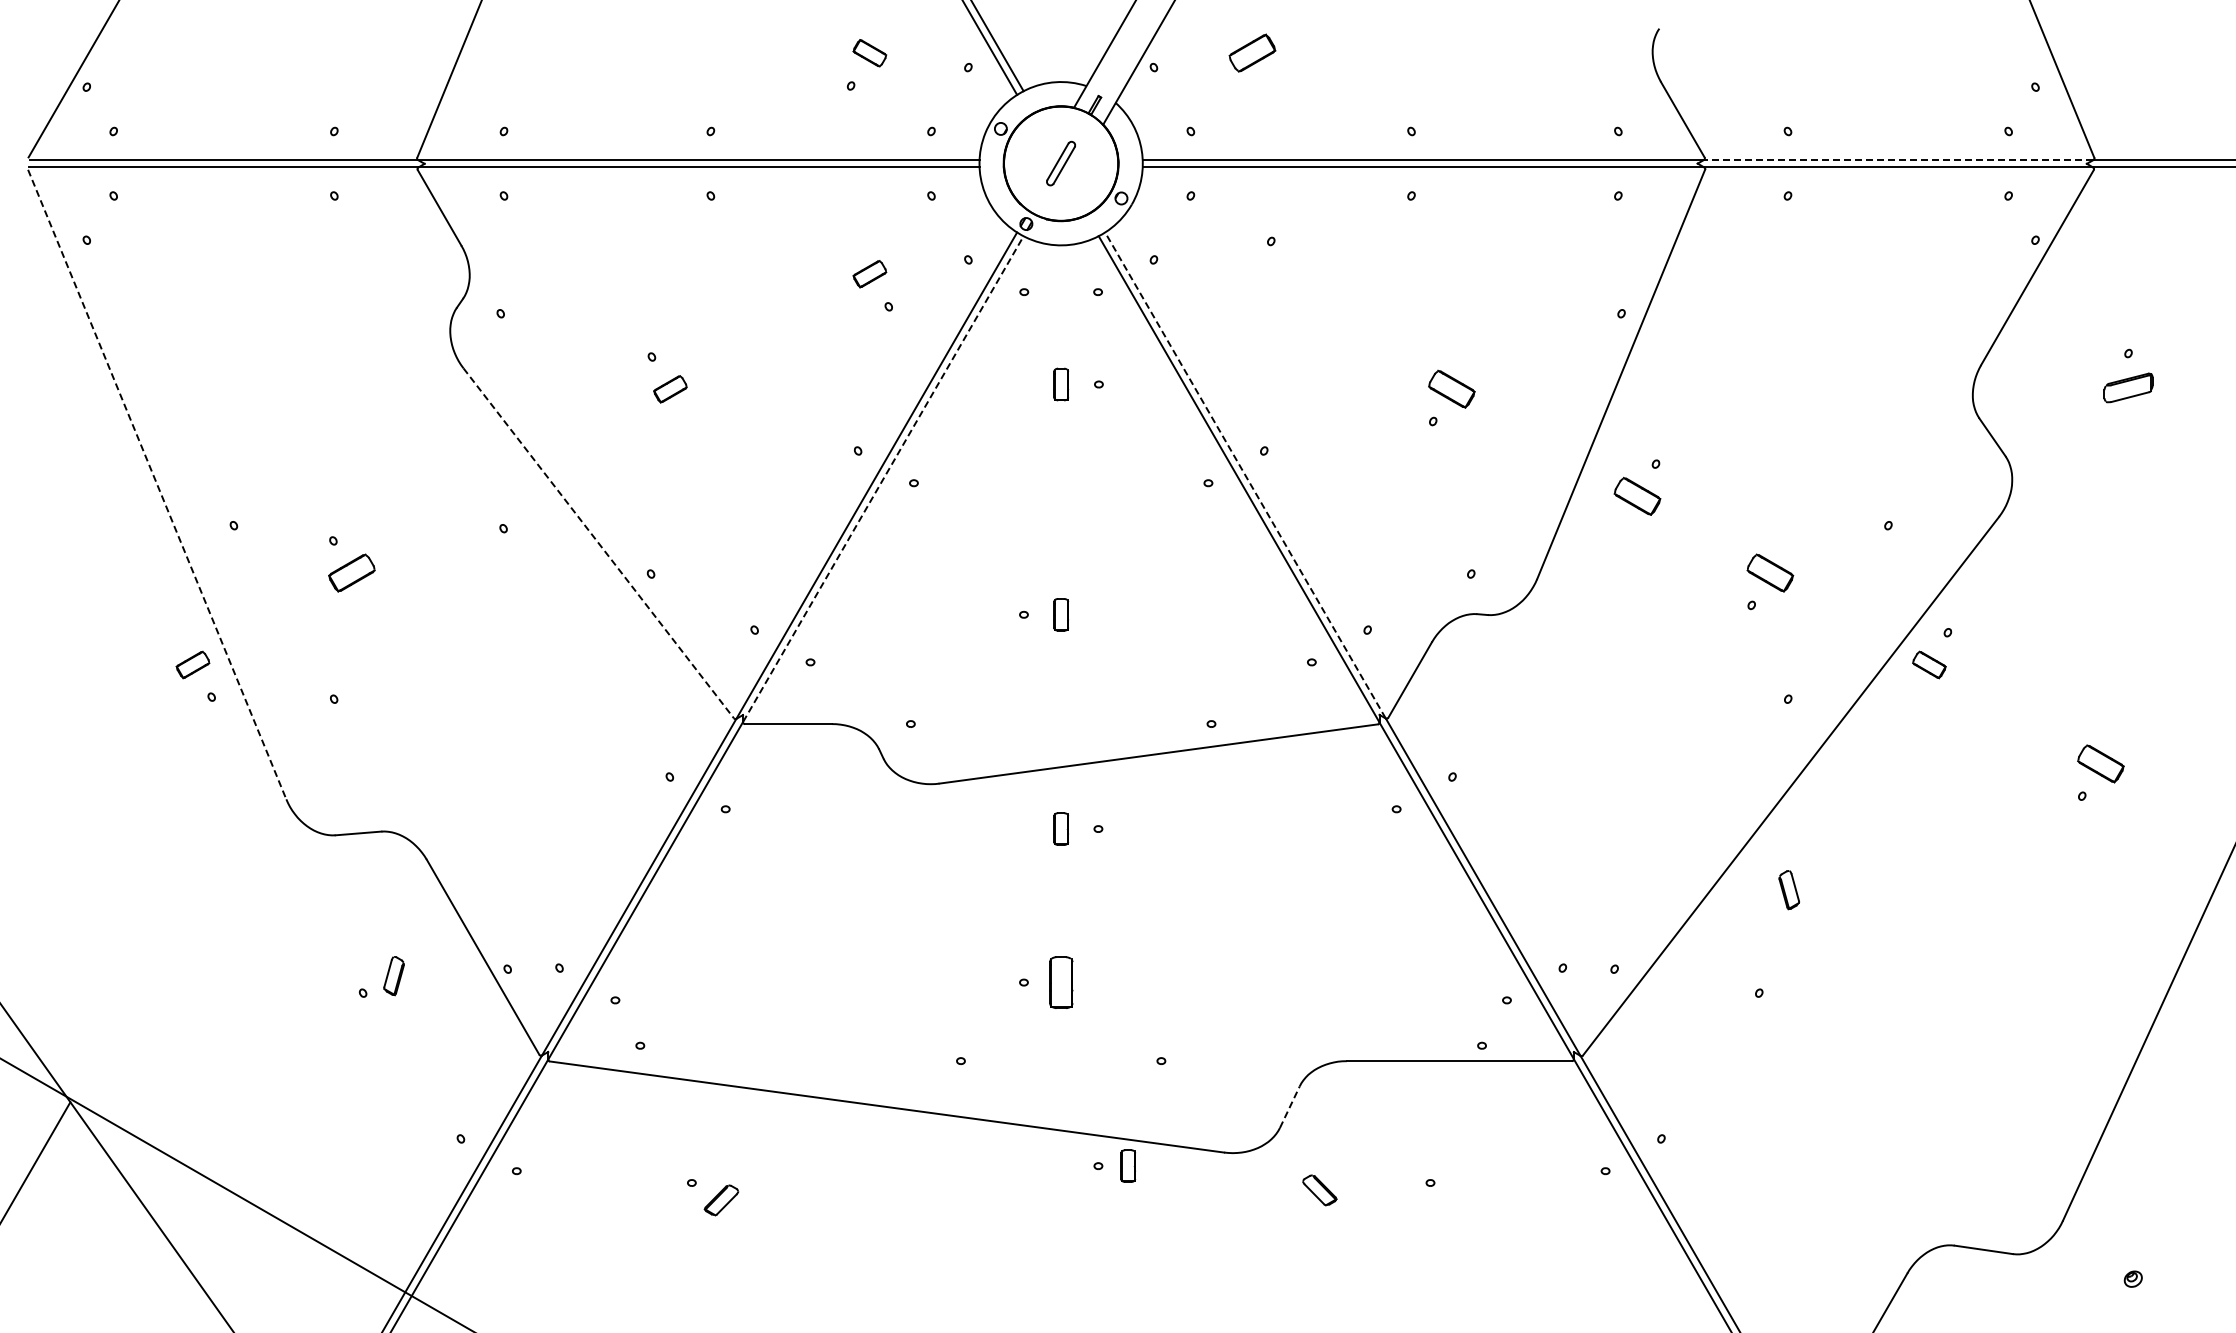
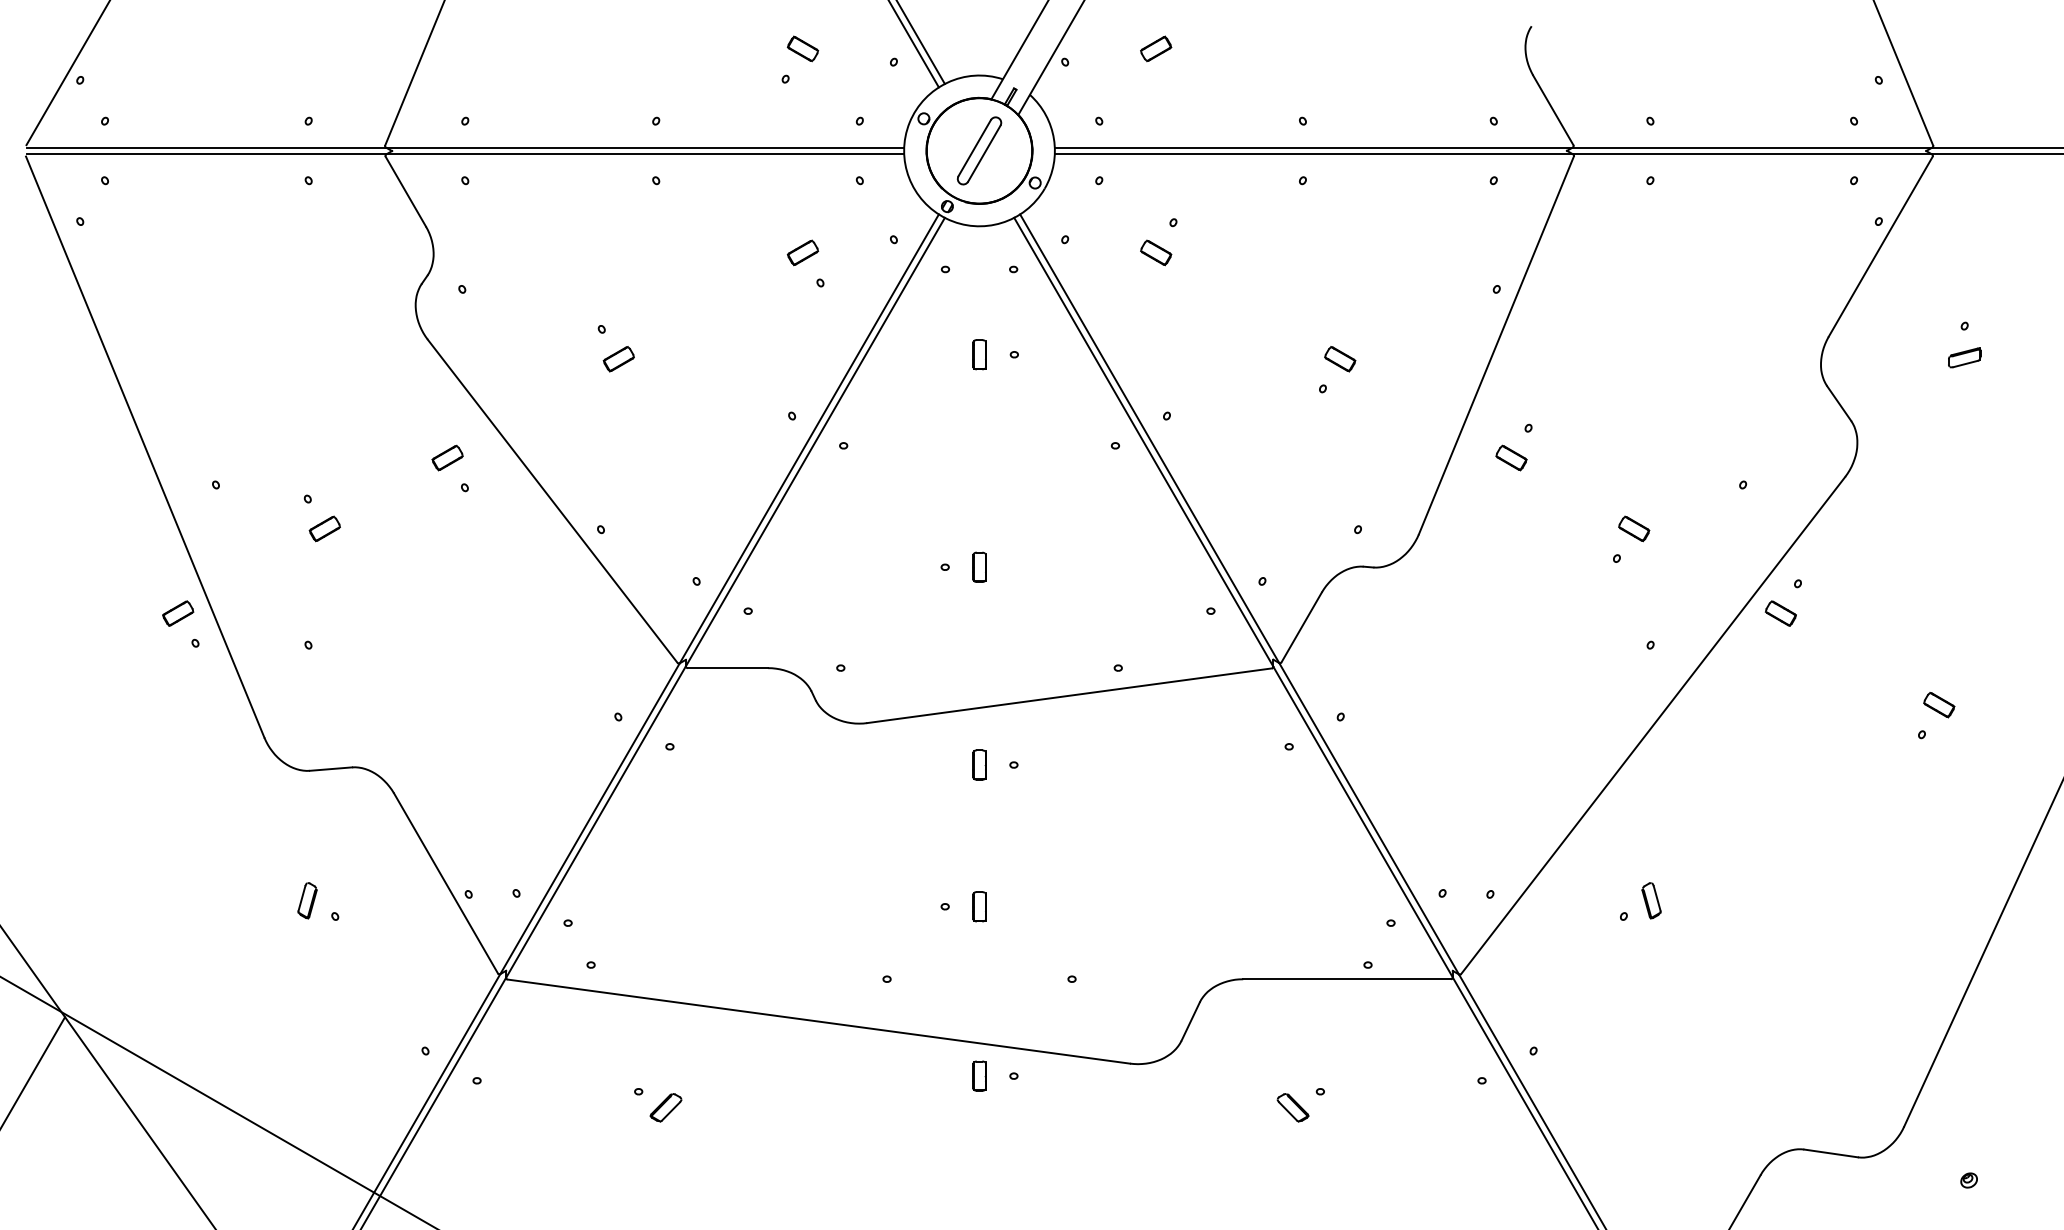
part: (1252, 53) -> (1156, 49), size x0.71
line: (1898, 160) -> (1752, 147), dashed -> solid
part: (1060, 163) -> (978, 150), size x1.67
part: (1252, 274) -> (1156, 253), added
part: (2128, 387) -> (1964, 357), size x0.71
part: (1451, 389) -> (1339, 359), size x0.71
line: (1245, 474) -> (1149, 437), dashed -> solid
line: (883, 478) -> (815, 441), dashed -> solid
line: (157, 485) -> (145, 447), dashed -> solid
part: (484, 496) -> (447, 458), added
part: (1637, 496) -> (1511, 458), size x0.71
line: (599, 543) -> (553, 501), dashed -> solid
part: (351, 573) -> (324, 529), size x0.71
part: (1770, 573) -> (1634, 529), size x0.71
part: (2100, 764) -> (1938, 705), size x0.71
part: (1788, 890) -> (1650, 901), moved
part: (393, 976) -> (306, 901), moved
part: (1060, 982) -> (978, 906), size x0.62
line: (1289, 1107) -> (1190, 1022), dashed -> solid
part: (1127, 1165) -> (978, 1075), moved
part: (1319, 1190) -> (1292, 1107), moved

